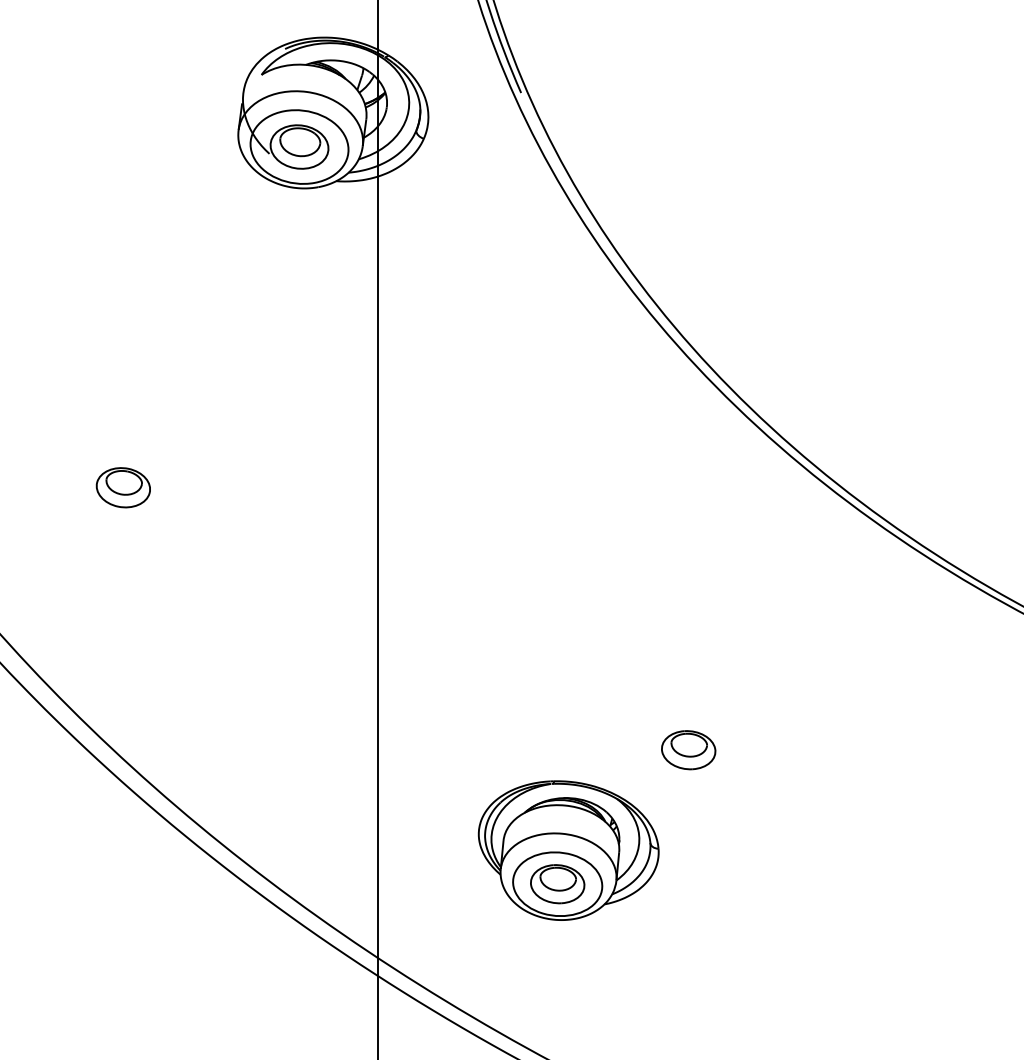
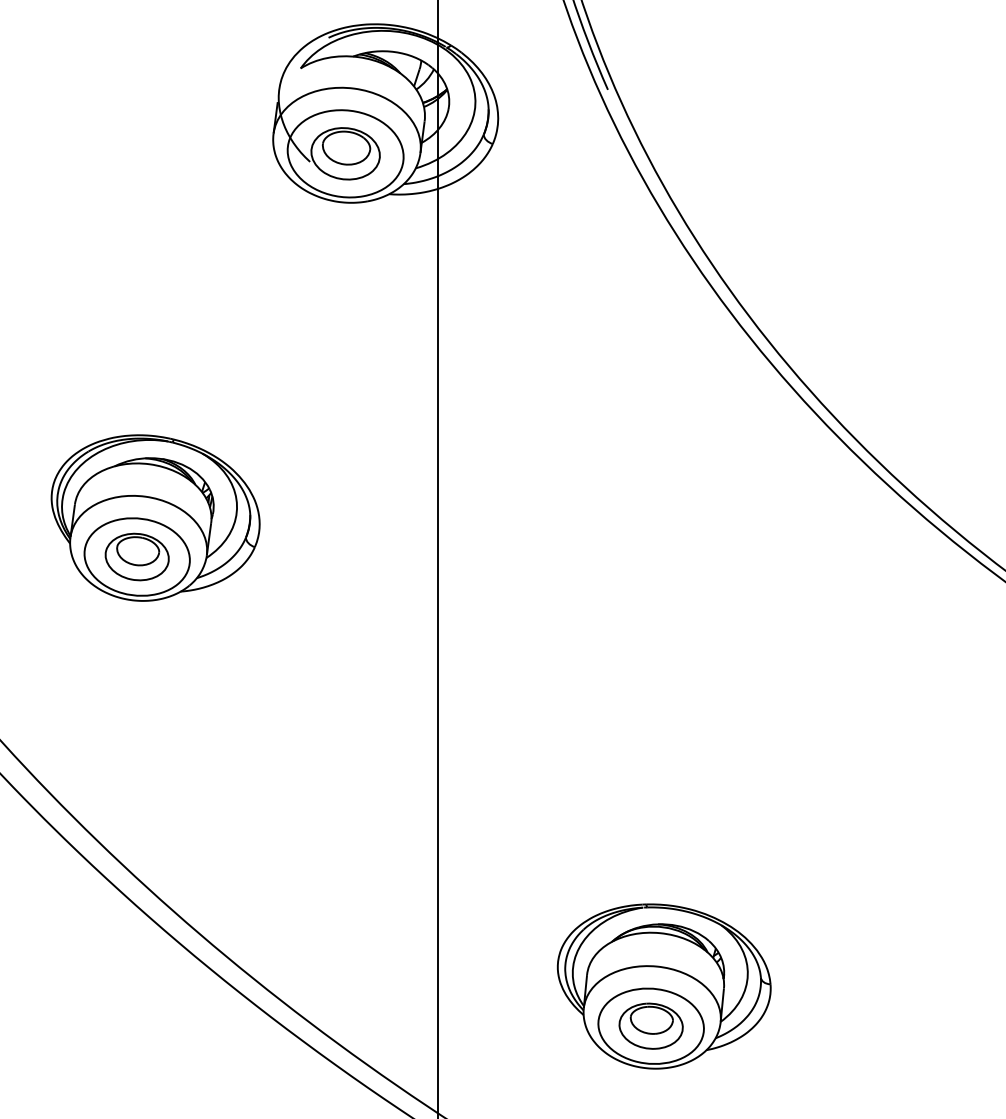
part: (138, 454) -> (155, 517), added
part: (688, 750) -> (805, 868), removed

